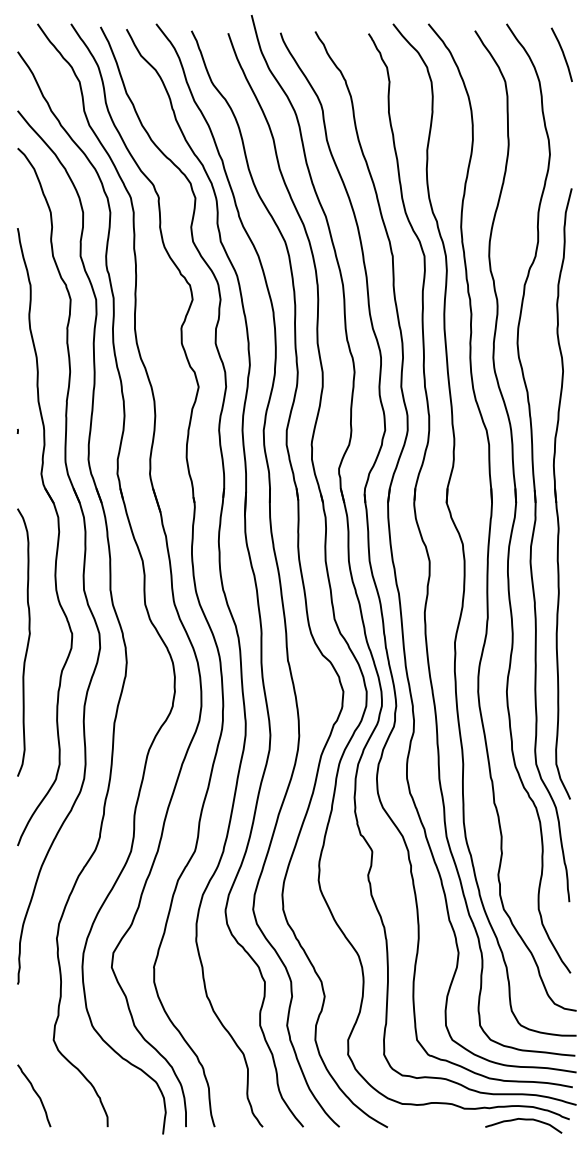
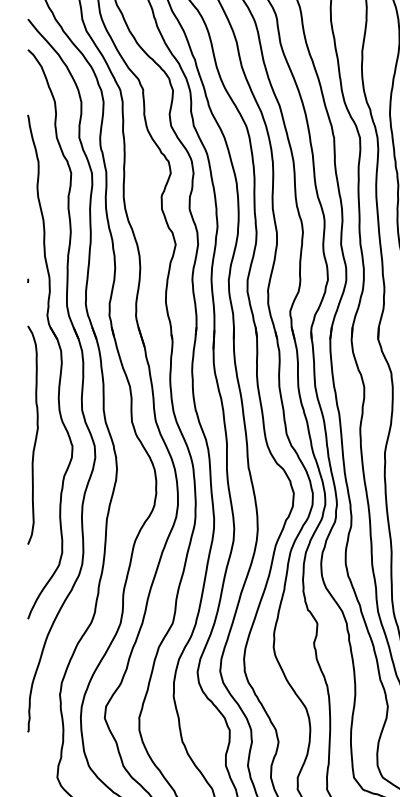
curve: (27, 642) -> (36, 435), moved

